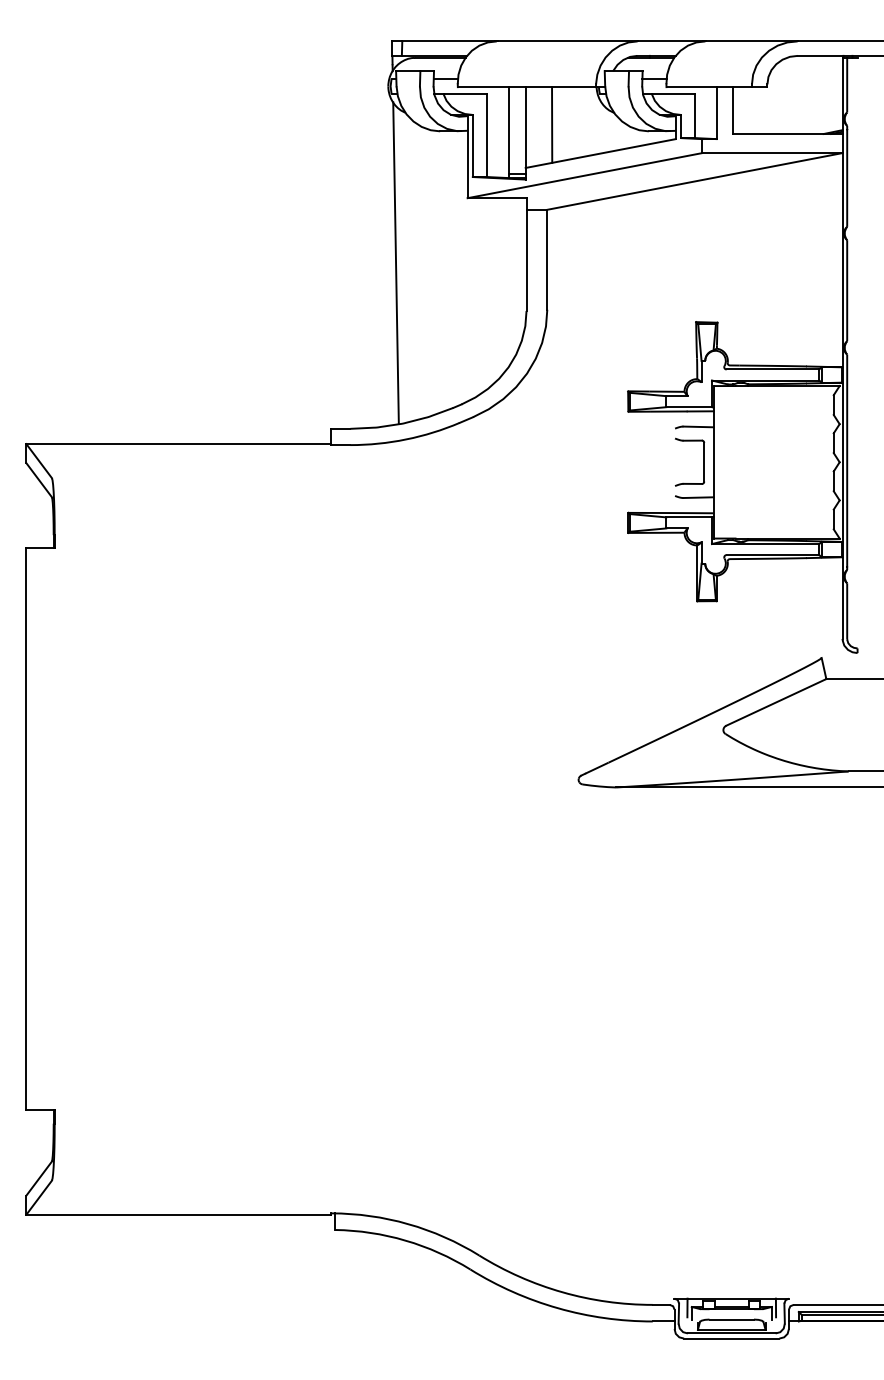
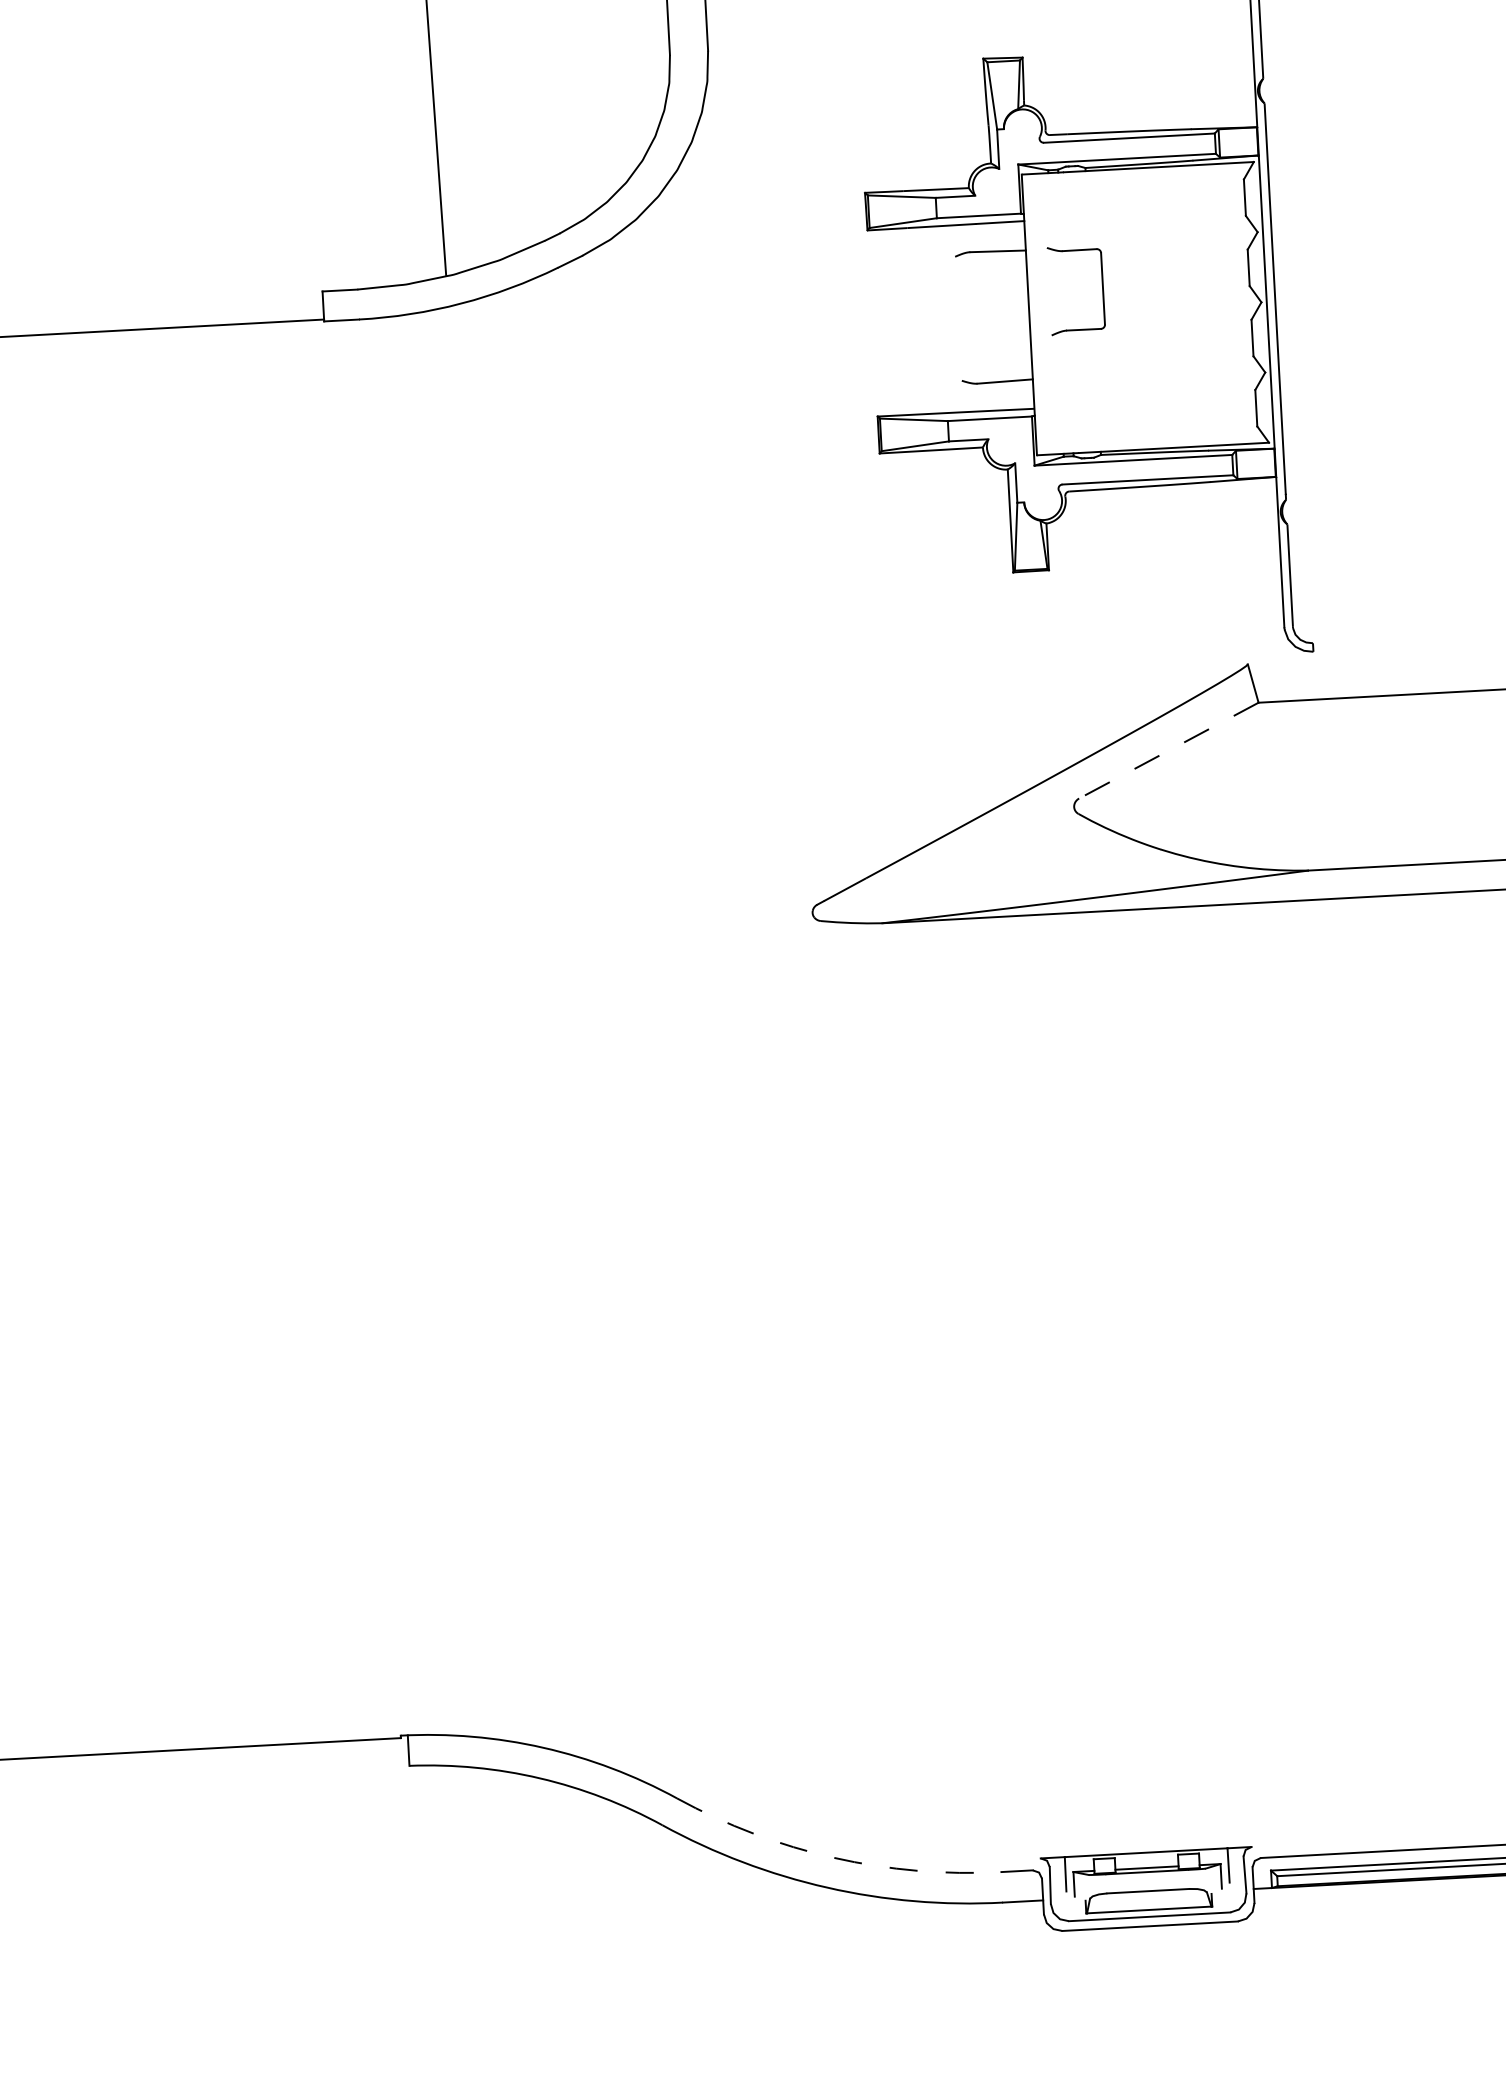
part: (703, 461) -> (1101, 287), moved
line: (775, 702) -> (1167, 750), solid -> dashed
arc: (562, 1292) -> (834, 1858), solid -> dashed

